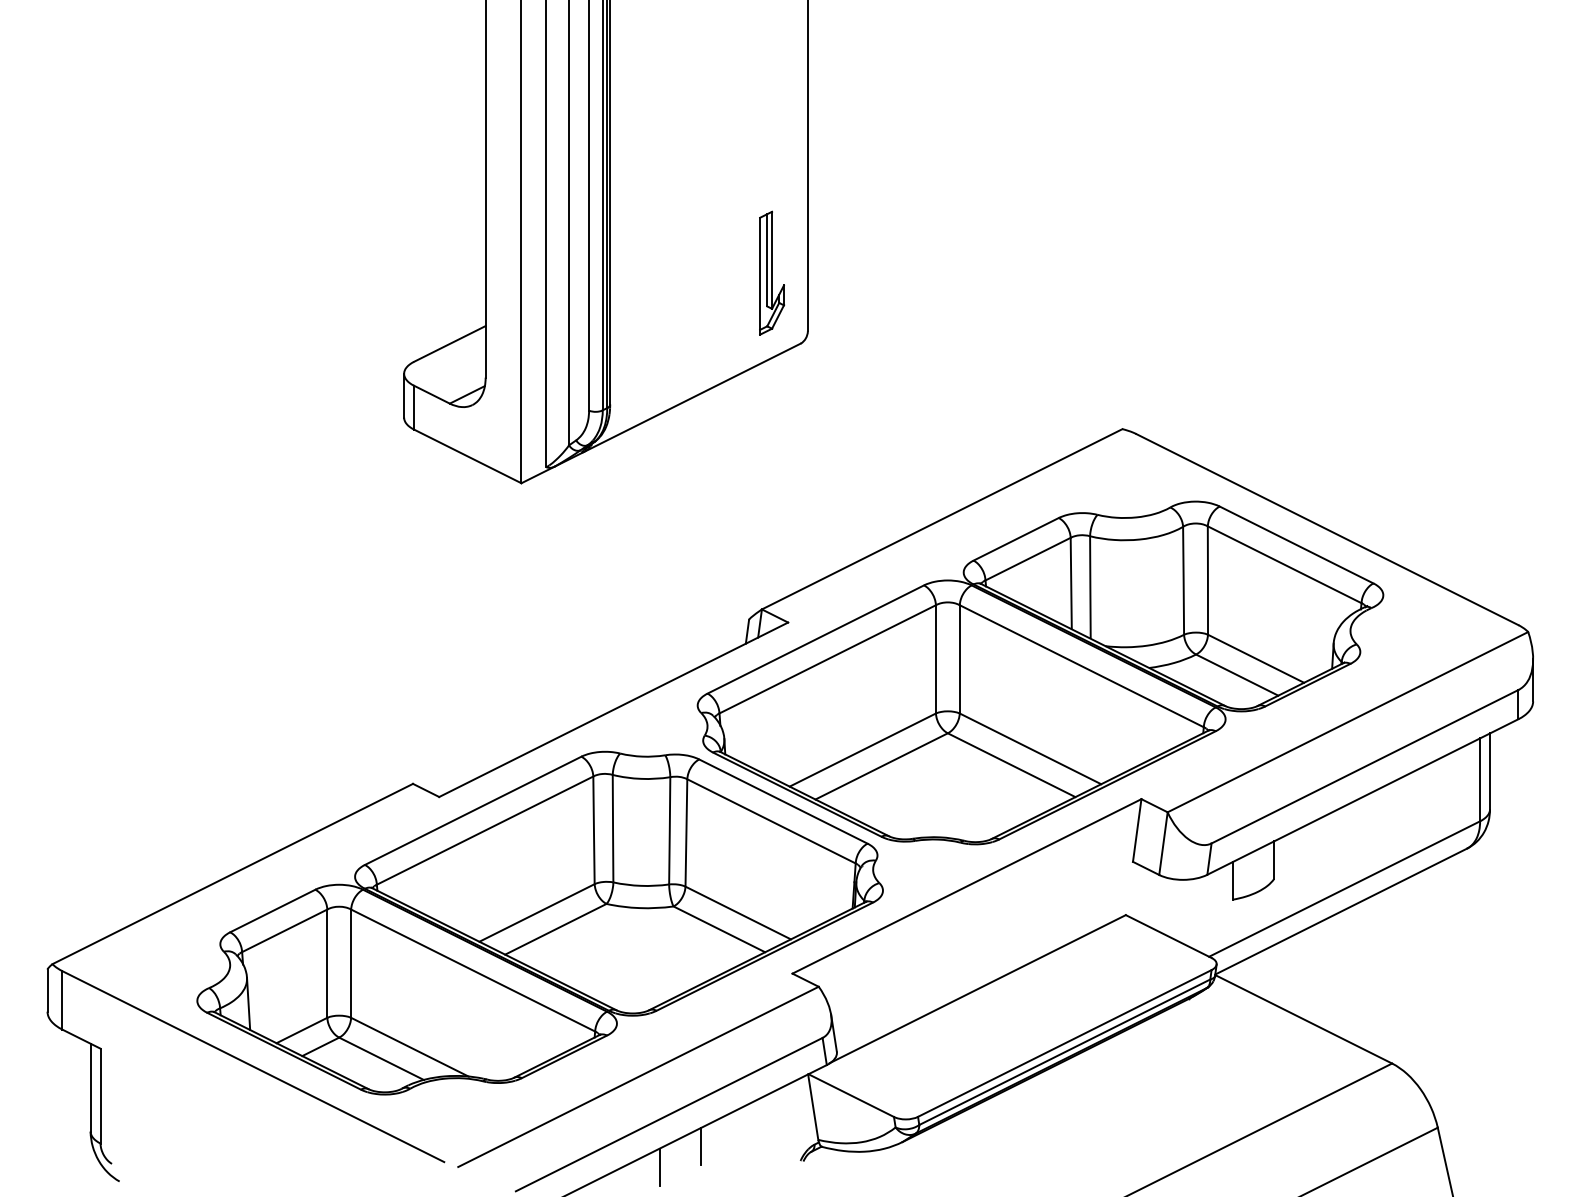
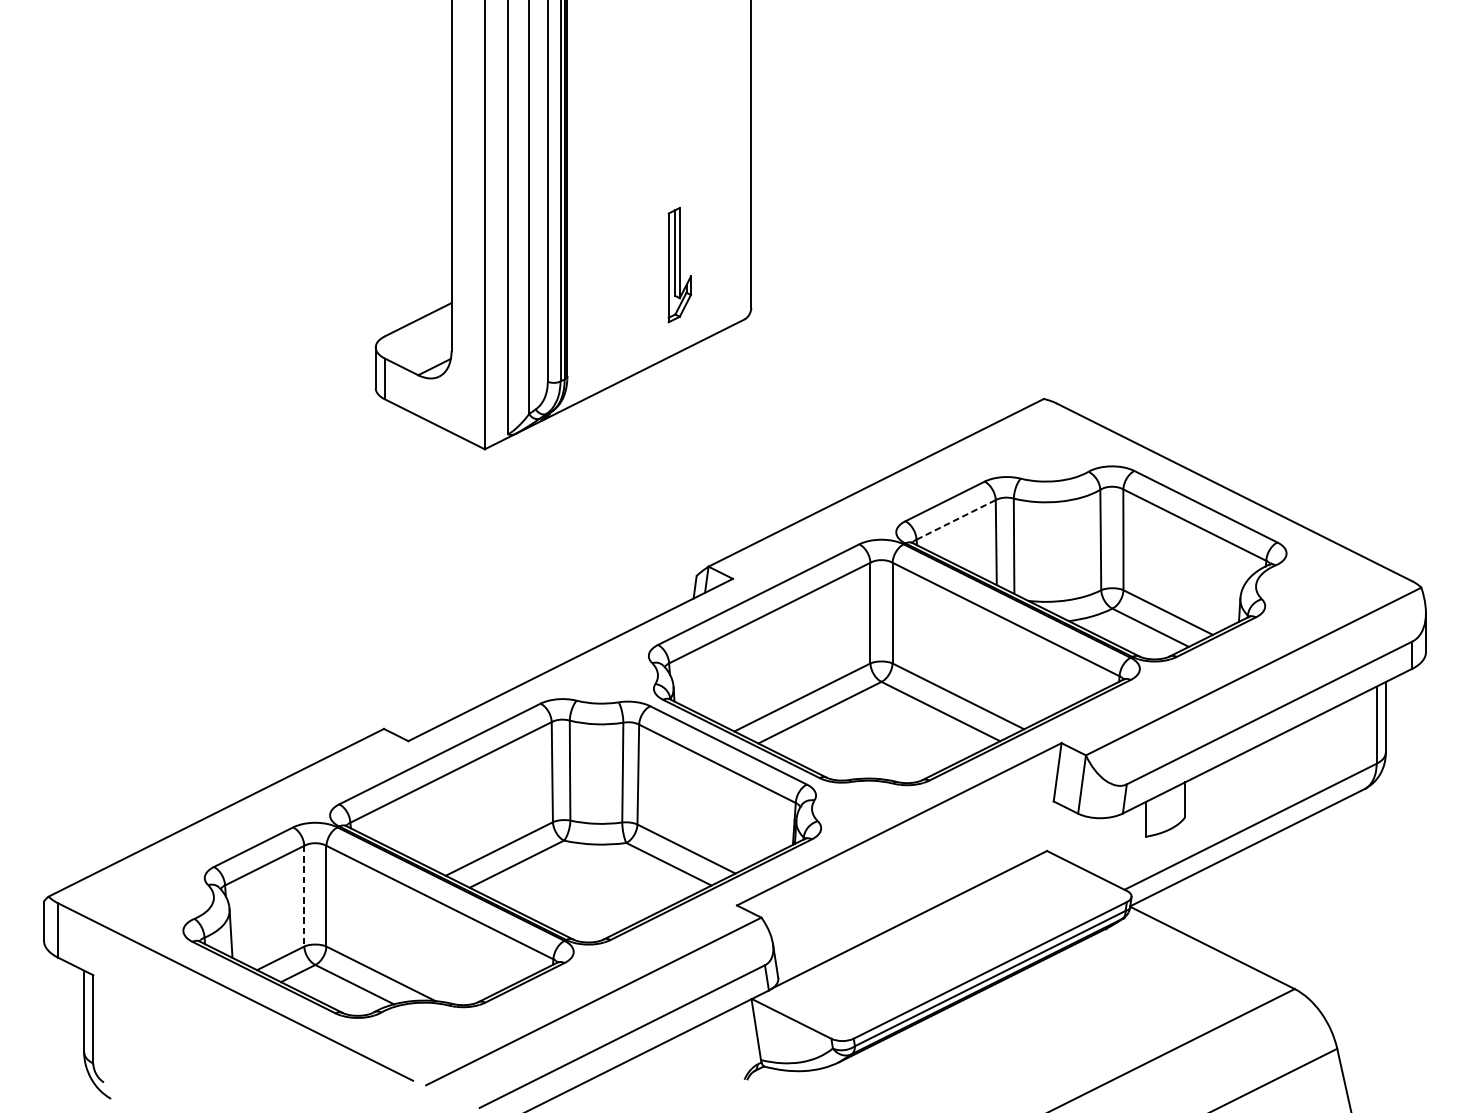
part: (771, 272) -> (679, 264), moved
line: (1028, 559) -> (956, 520), solid -> dashed
line: (327, 964) -> (304, 896), solid -> dashed
line: (701, 1146) -> (652, 1066), removed
line: (659, 1167) -> (613, 1085), removed

